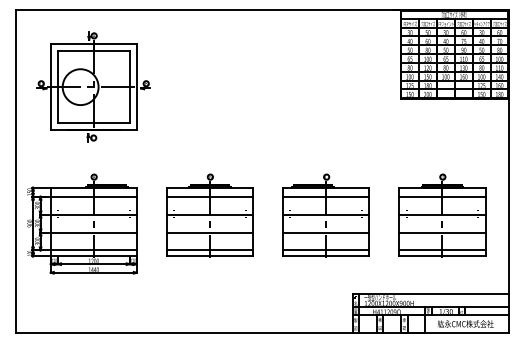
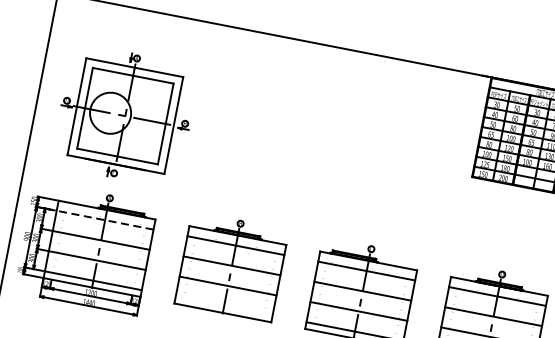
part: (93, 86) -> (125, 115), moved
line: (93, 196) -> (104, 219), solid -> dashed
line: (209, 250) -> (223, 306), removed

